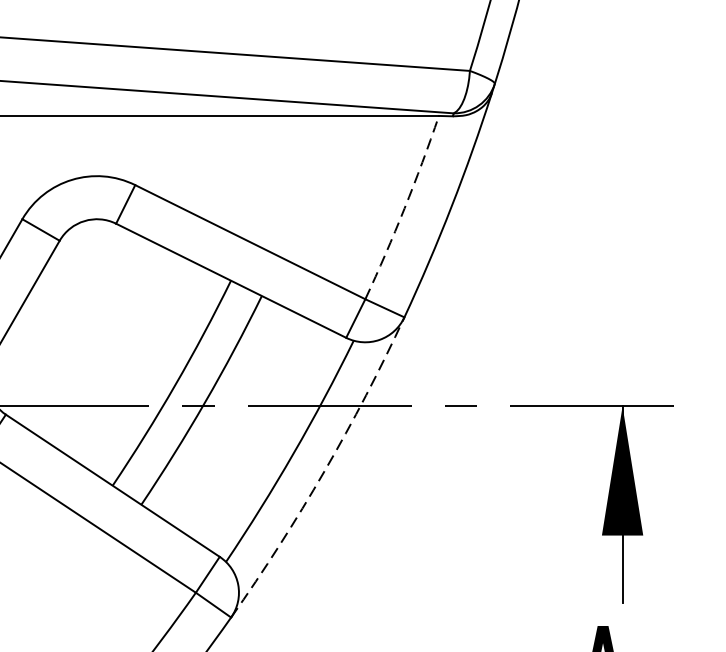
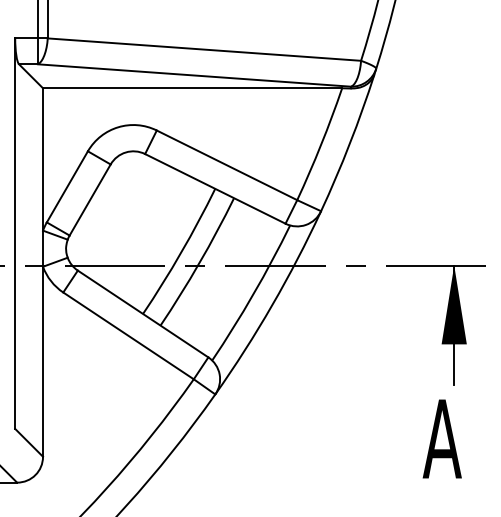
arc: (405, 208) -> (321, 144), dashed -> solid
arc: (324, 471) -> (272, 305), dashed -> solid

